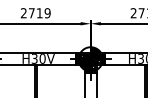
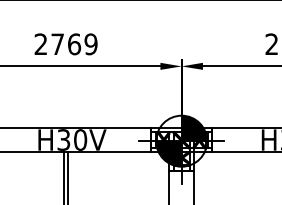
text: (39, 13) -> (73, 44), 2719 -> 2769

